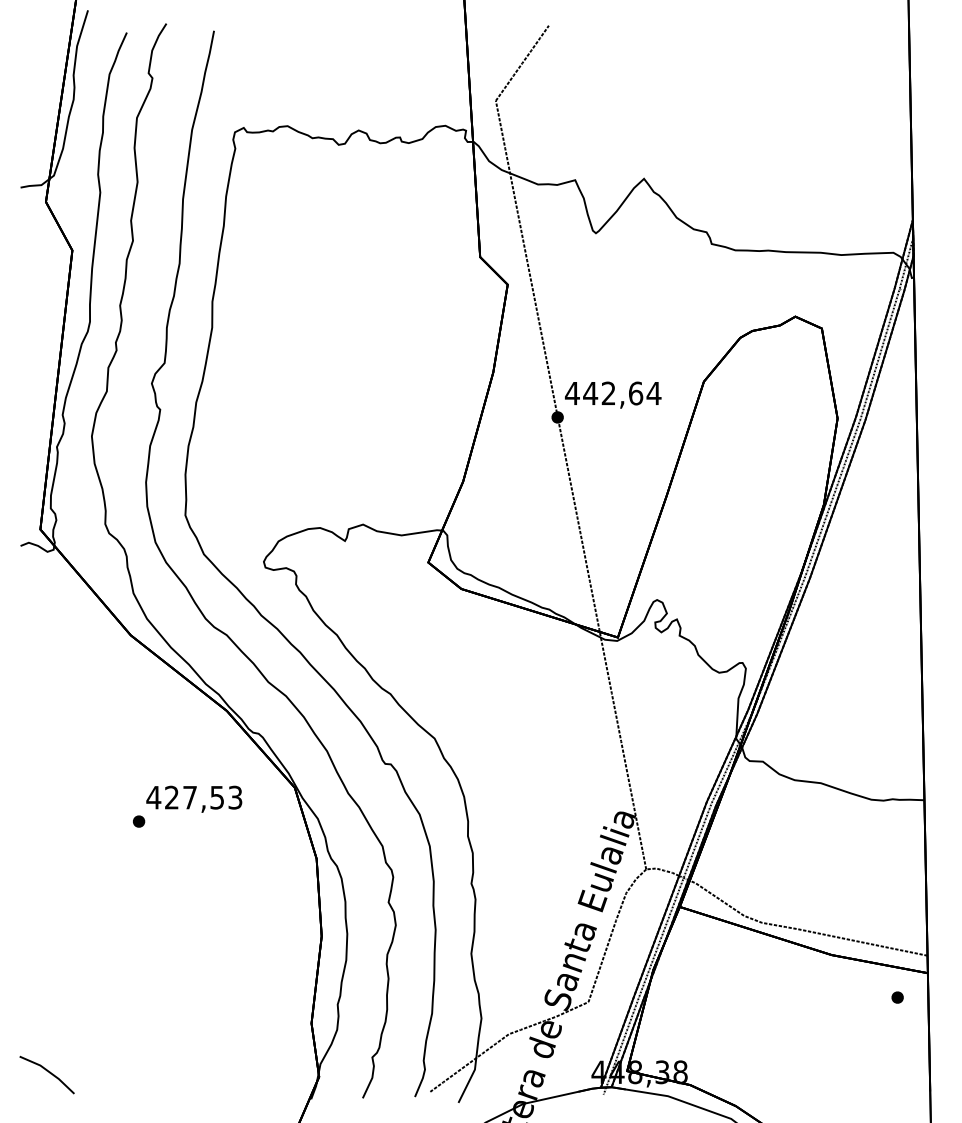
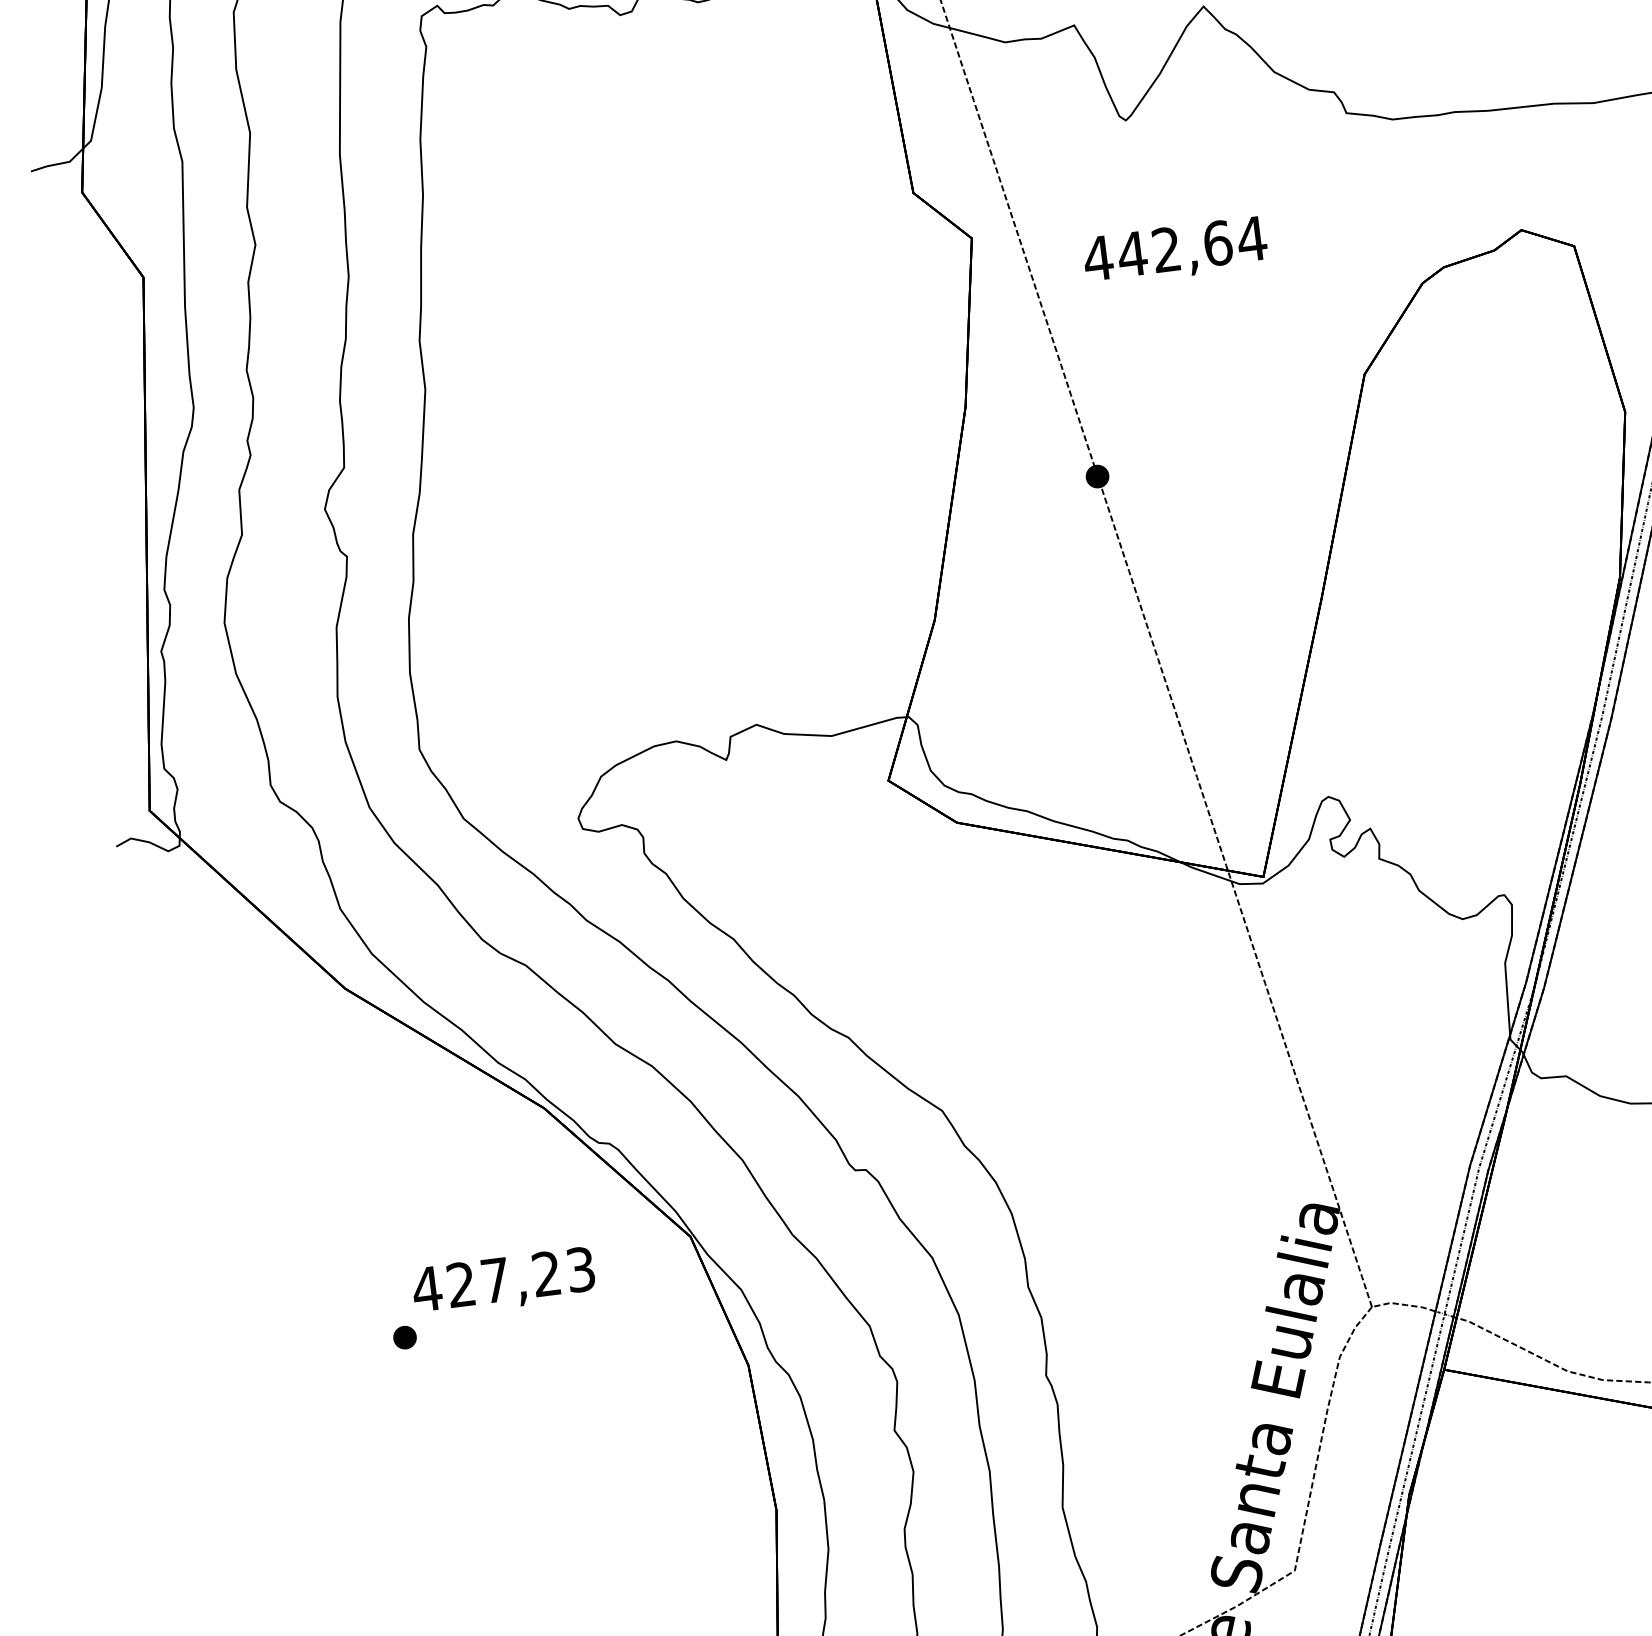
text: (613, 394) -> (1175, 250), moved
text: (216, 797) -> (545, 1273), 427,53 -> 427,23

